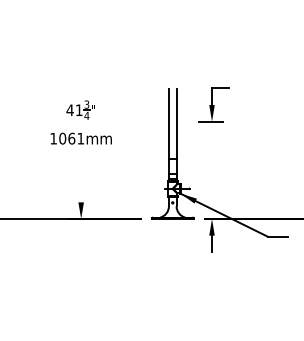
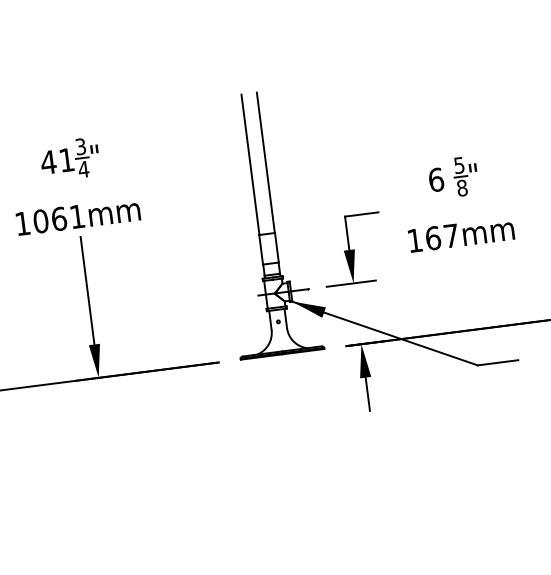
part: (213, 104) -> (352, 248), moved
part: (267, 155) -> (456, 202), added
line: (81, 175) -> (88, 290), added

